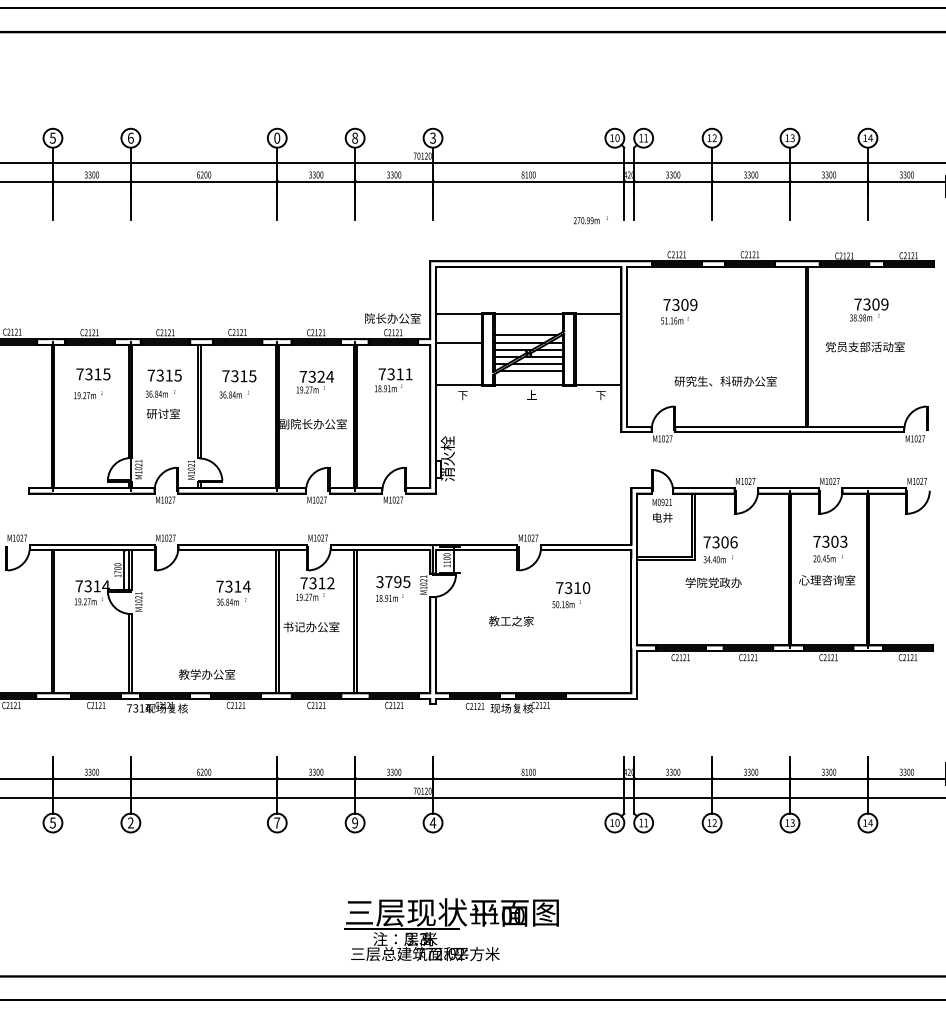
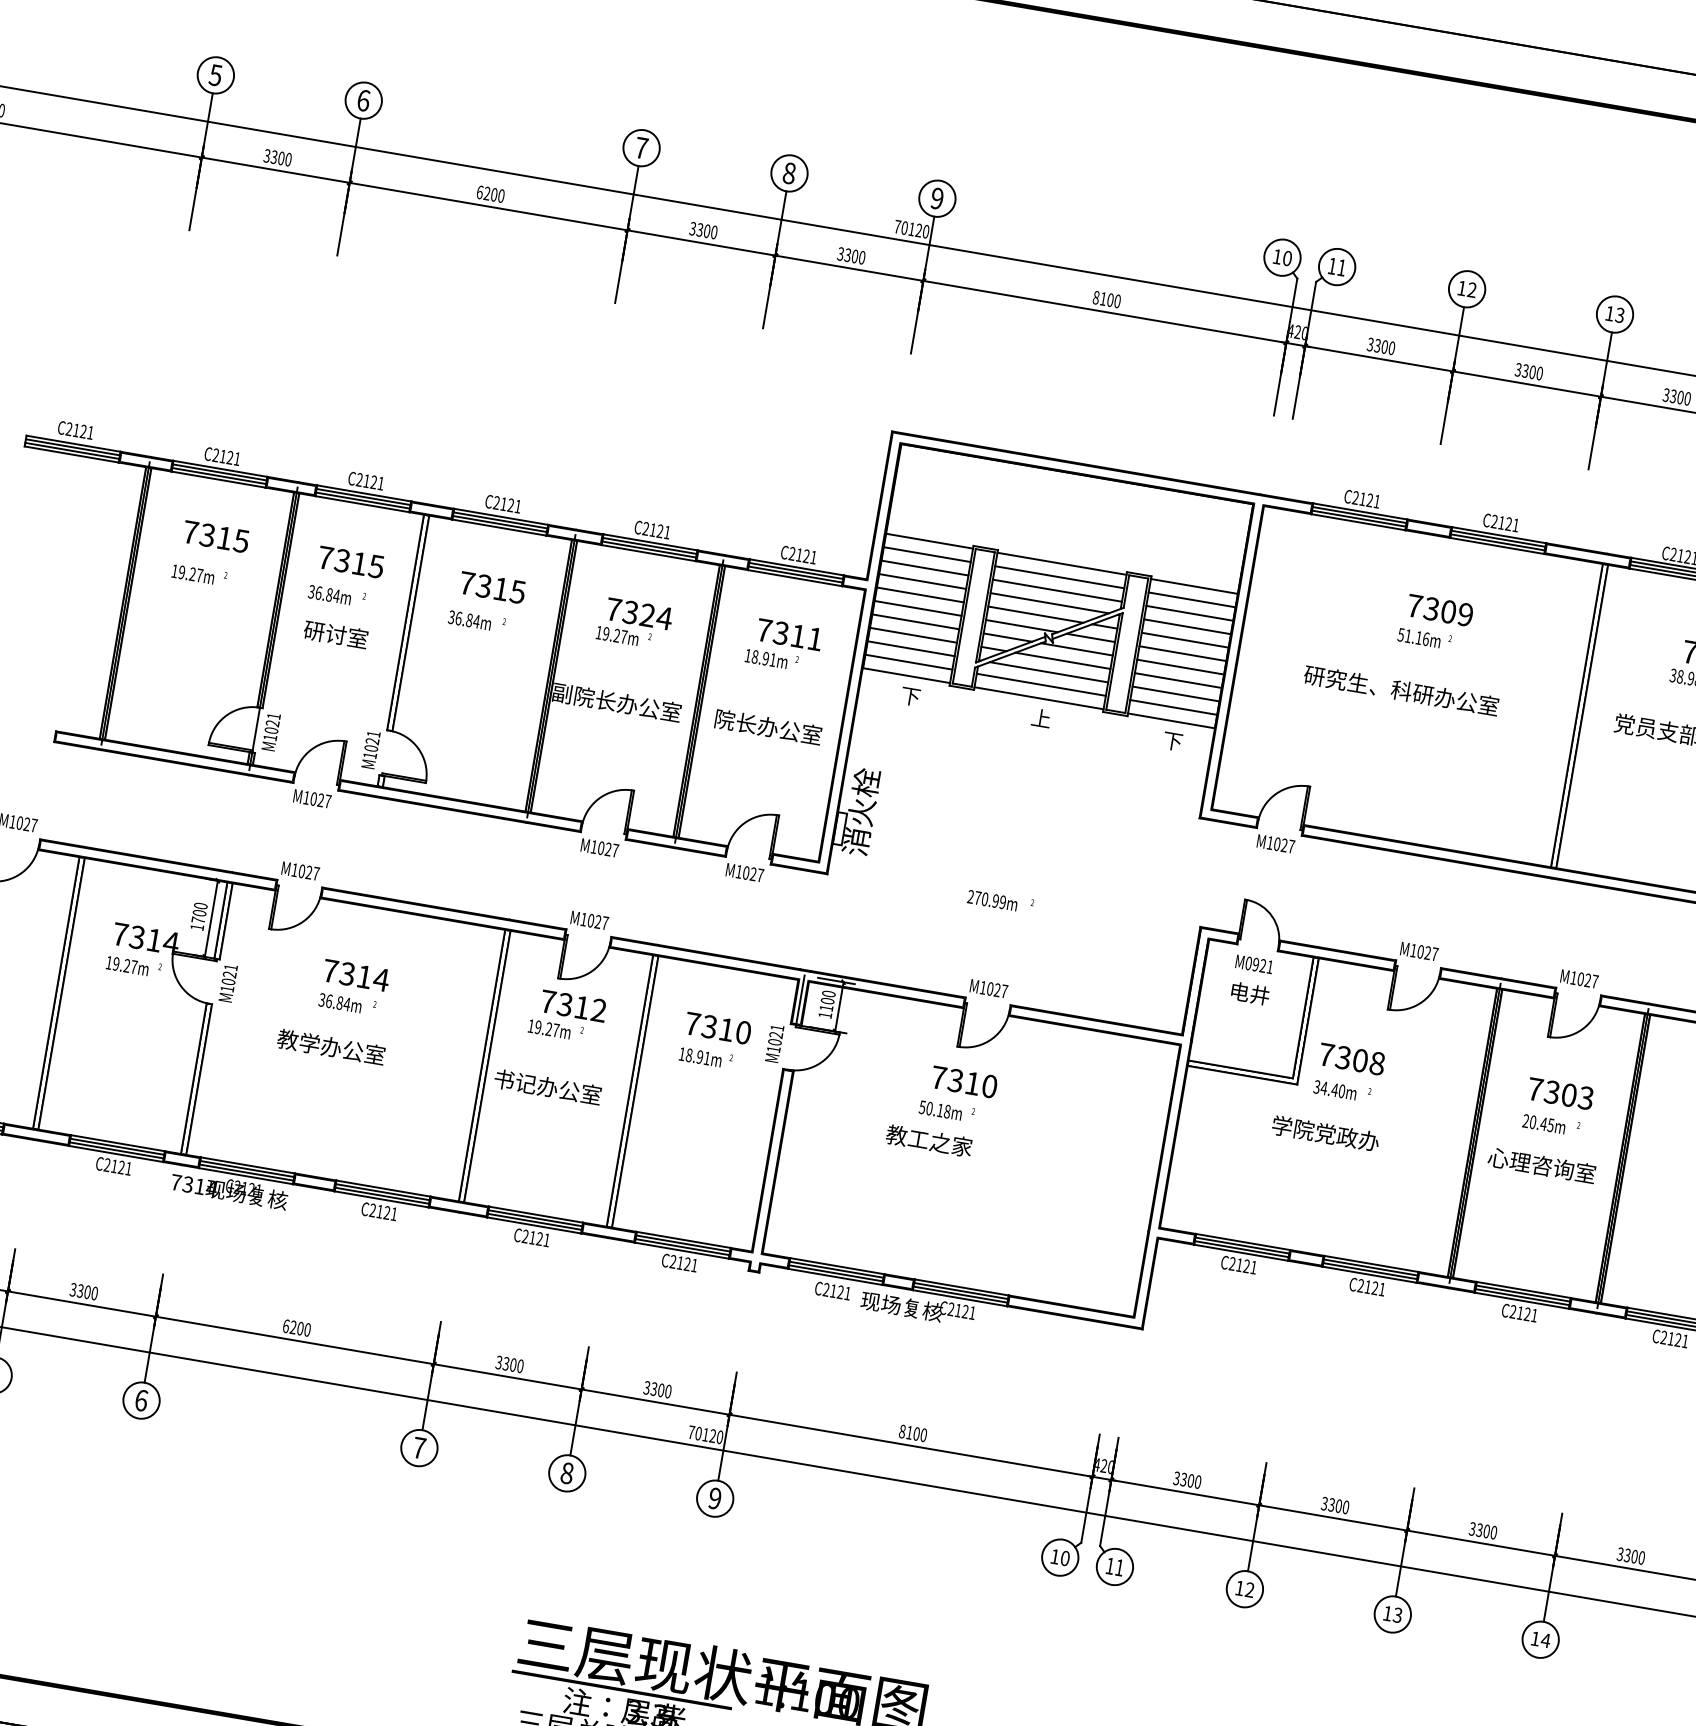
text: (277, 137) -> (642, 146), 0 -> 7
text: (432, 138) -> (936, 199), 3 -> 9
text: (590, 220) -> (999, 901), moved
text: (679, 311) -> (1436, 622), moved
text: (392, 318) -> (767, 727), moved
line: (458, 321) -> (926, 554), added
line: (528, 321) -> (1059, 577), added
line: (598, 321) -> (1191, 600), added
line: (458, 328) -> (923, 568), added
line: (528, 328) -> (1056, 590), added
line: (598, 328) -> (1189, 613), added
line: (458, 335) -> (921, 581), added
line: (598, 335) -> (1187, 626), added
line: (598, 342) -> (1185, 640), added
line: (458, 349) -> (917, 608), added
line: (598, 349) -> (1182, 653), added
line: (458, 356) -> (914, 621), added
line: (598, 356) -> (1180, 666), added
line: (458, 363) -> (912, 634), added
line: (598, 363) -> (1178, 680), added
line: (458, 370) -> (910, 647), added
line: (598, 370) -> (1176, 693), added
line: (458, 377) -> (908, 661), added
line: (528, 377) -> (1040, 683), added
line: (598, 377) -> (1173, 706), added
text: (725, 381) -> (1401, 690), moved
text: (733, 542) -> (1376, 1063), 7306 -> 7308
text: (393, 582) -> (718, 1029), 3795 -> 7310
text: (233, 592) -> (354, 986), moved
text: (571, 595) -> (958, 1095), moved
text: (207, 674) -> (332, 1047), moved
text: (130, 822) -> (140, 1399), 2 -> 6
text: (355, 822) -> (568, 1472), 9 -> 8
text: (432, 822) -> (714, 1497), 4 -> 9

